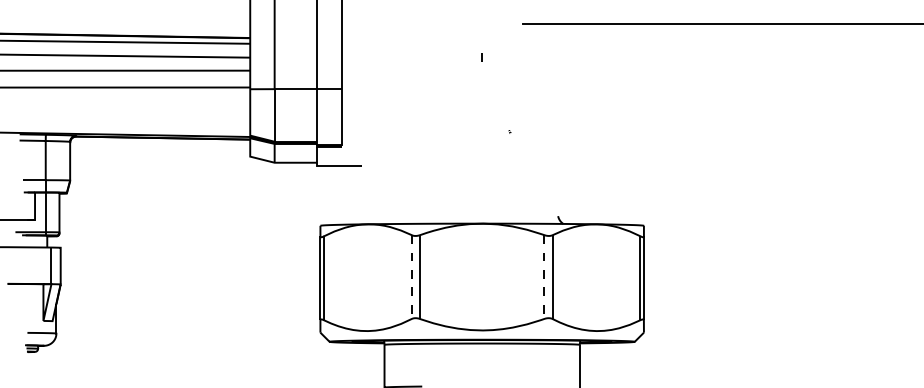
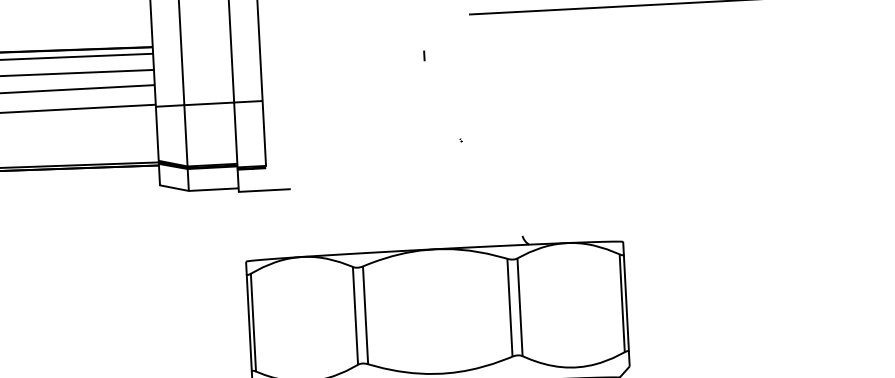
line: (411, 277) -> (355, 316), dashed -> solid
line: (544, 277) -> (510, 308), dashed -> solid

